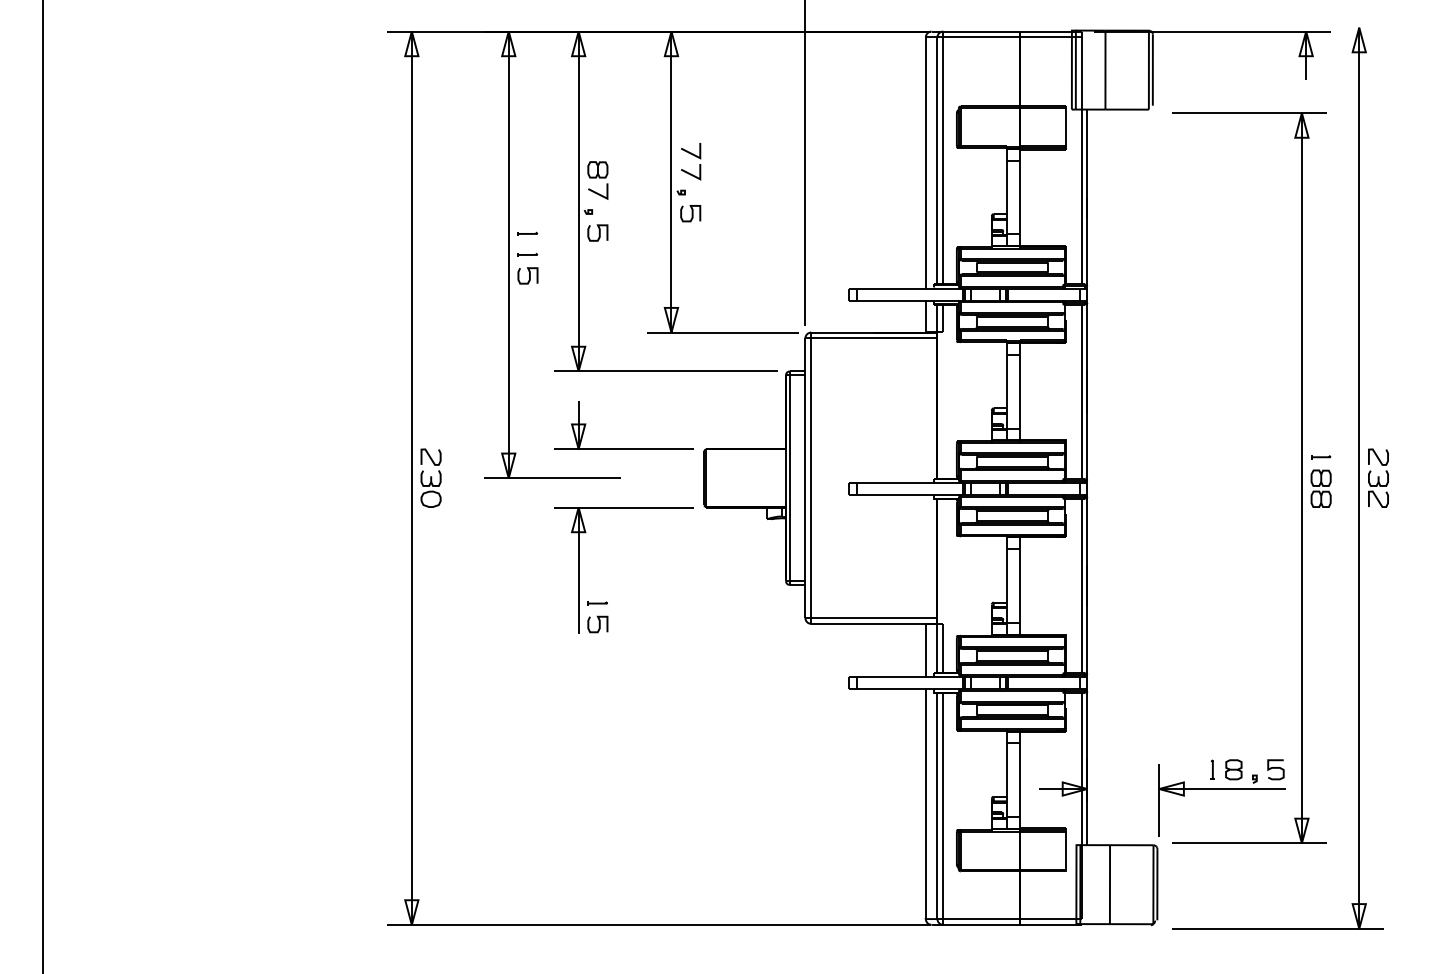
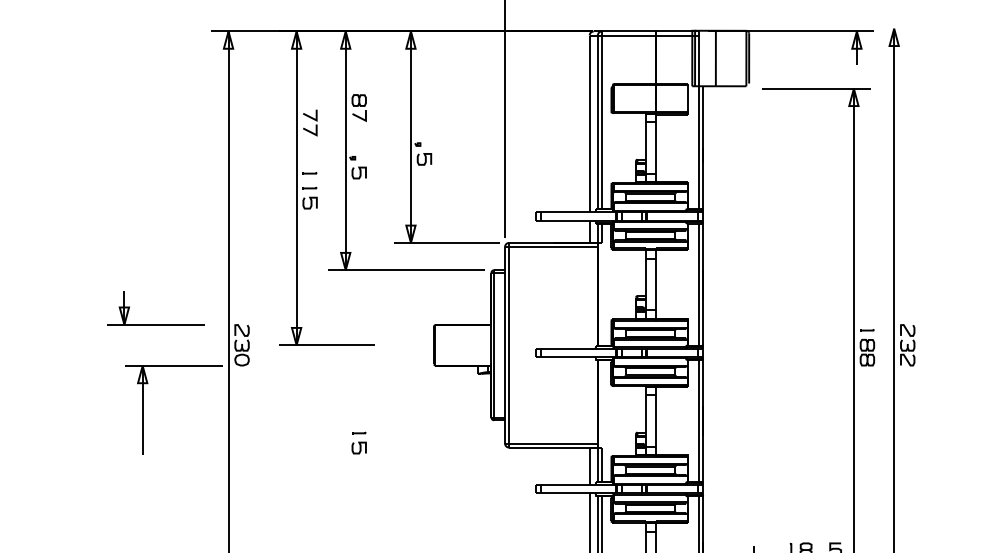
part: (691, 161) -> (310, 122), moved
part: (597, 180) -> (358, 107), moved
part: (623, 448) -> (155, 324), moved
part: (579, 570) -> (143, 410), moved

